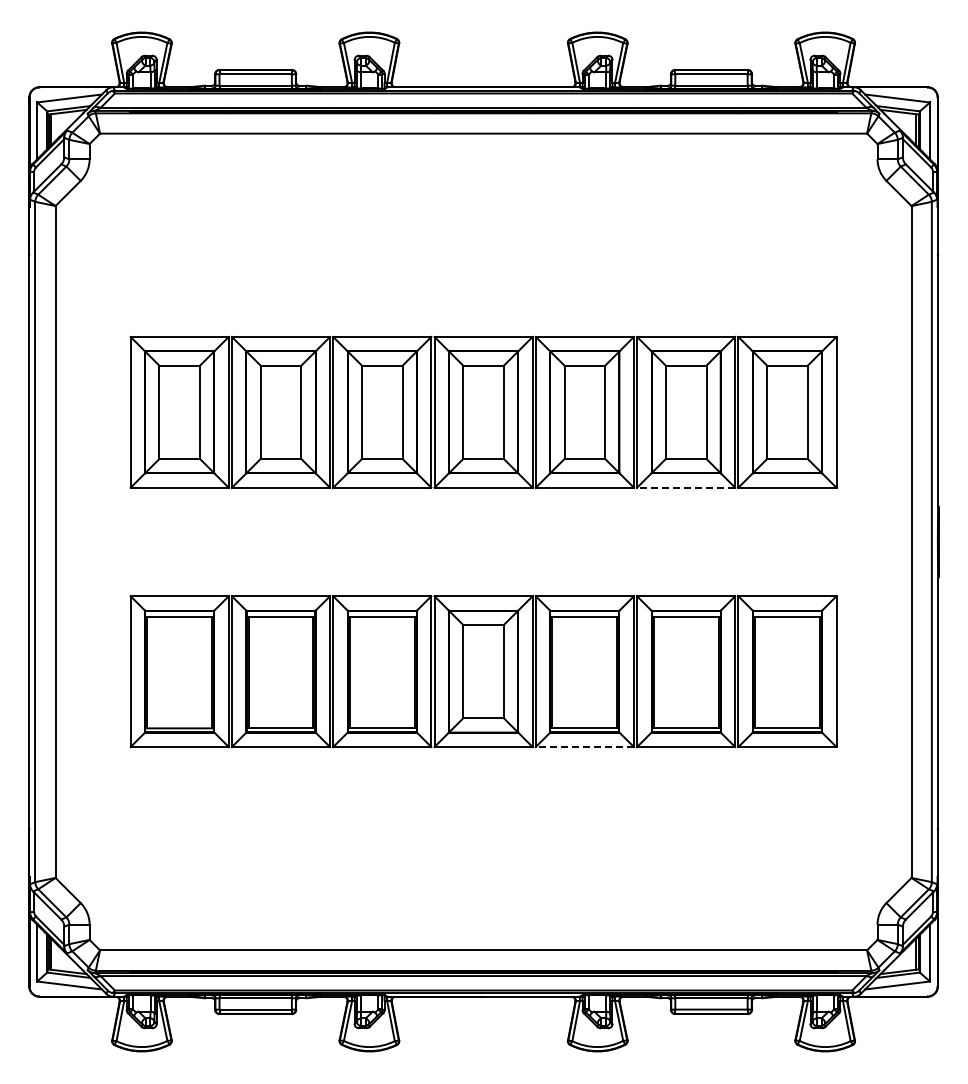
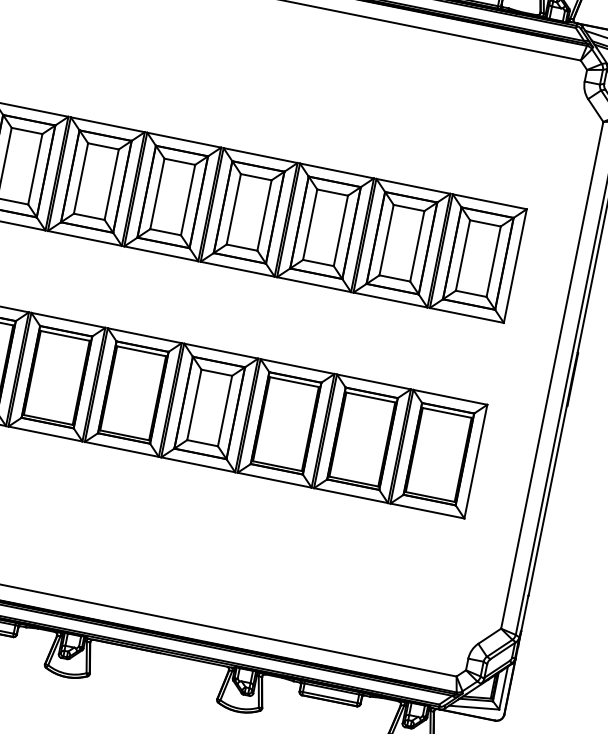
line: (685, 487) -> (390, 299), dashed -> solid
line: (584, 747) -> (274, 480), dashed -> solid

